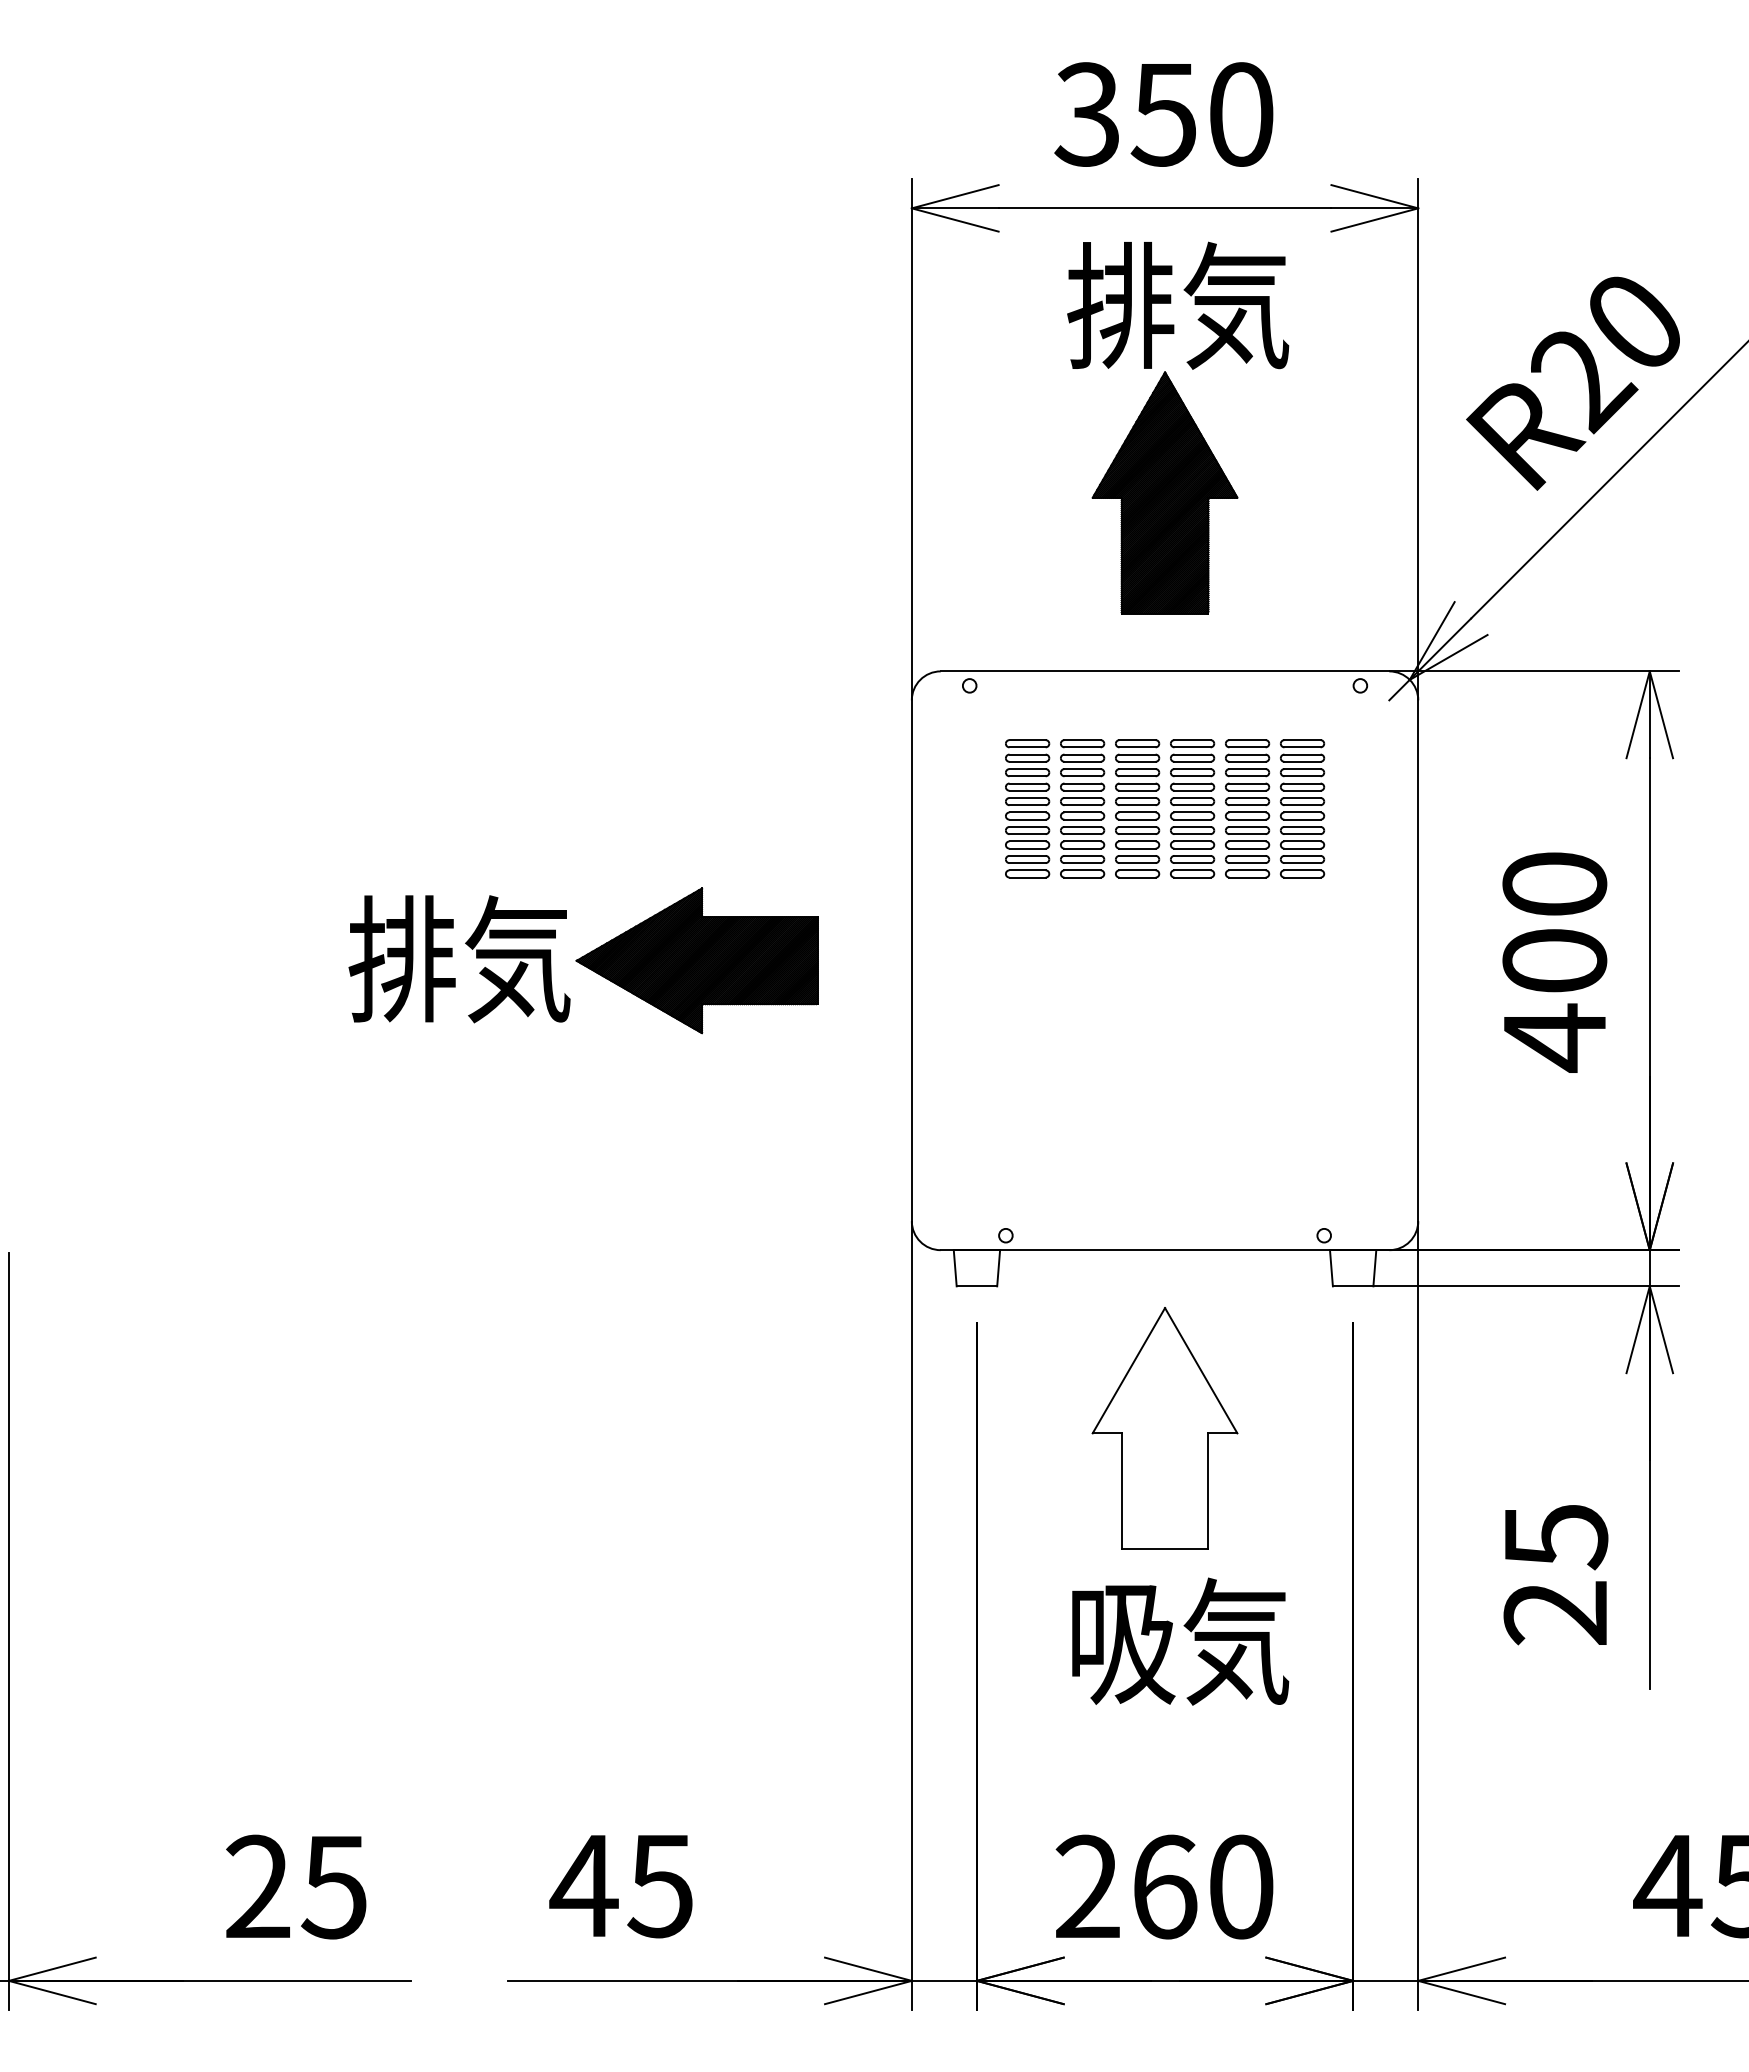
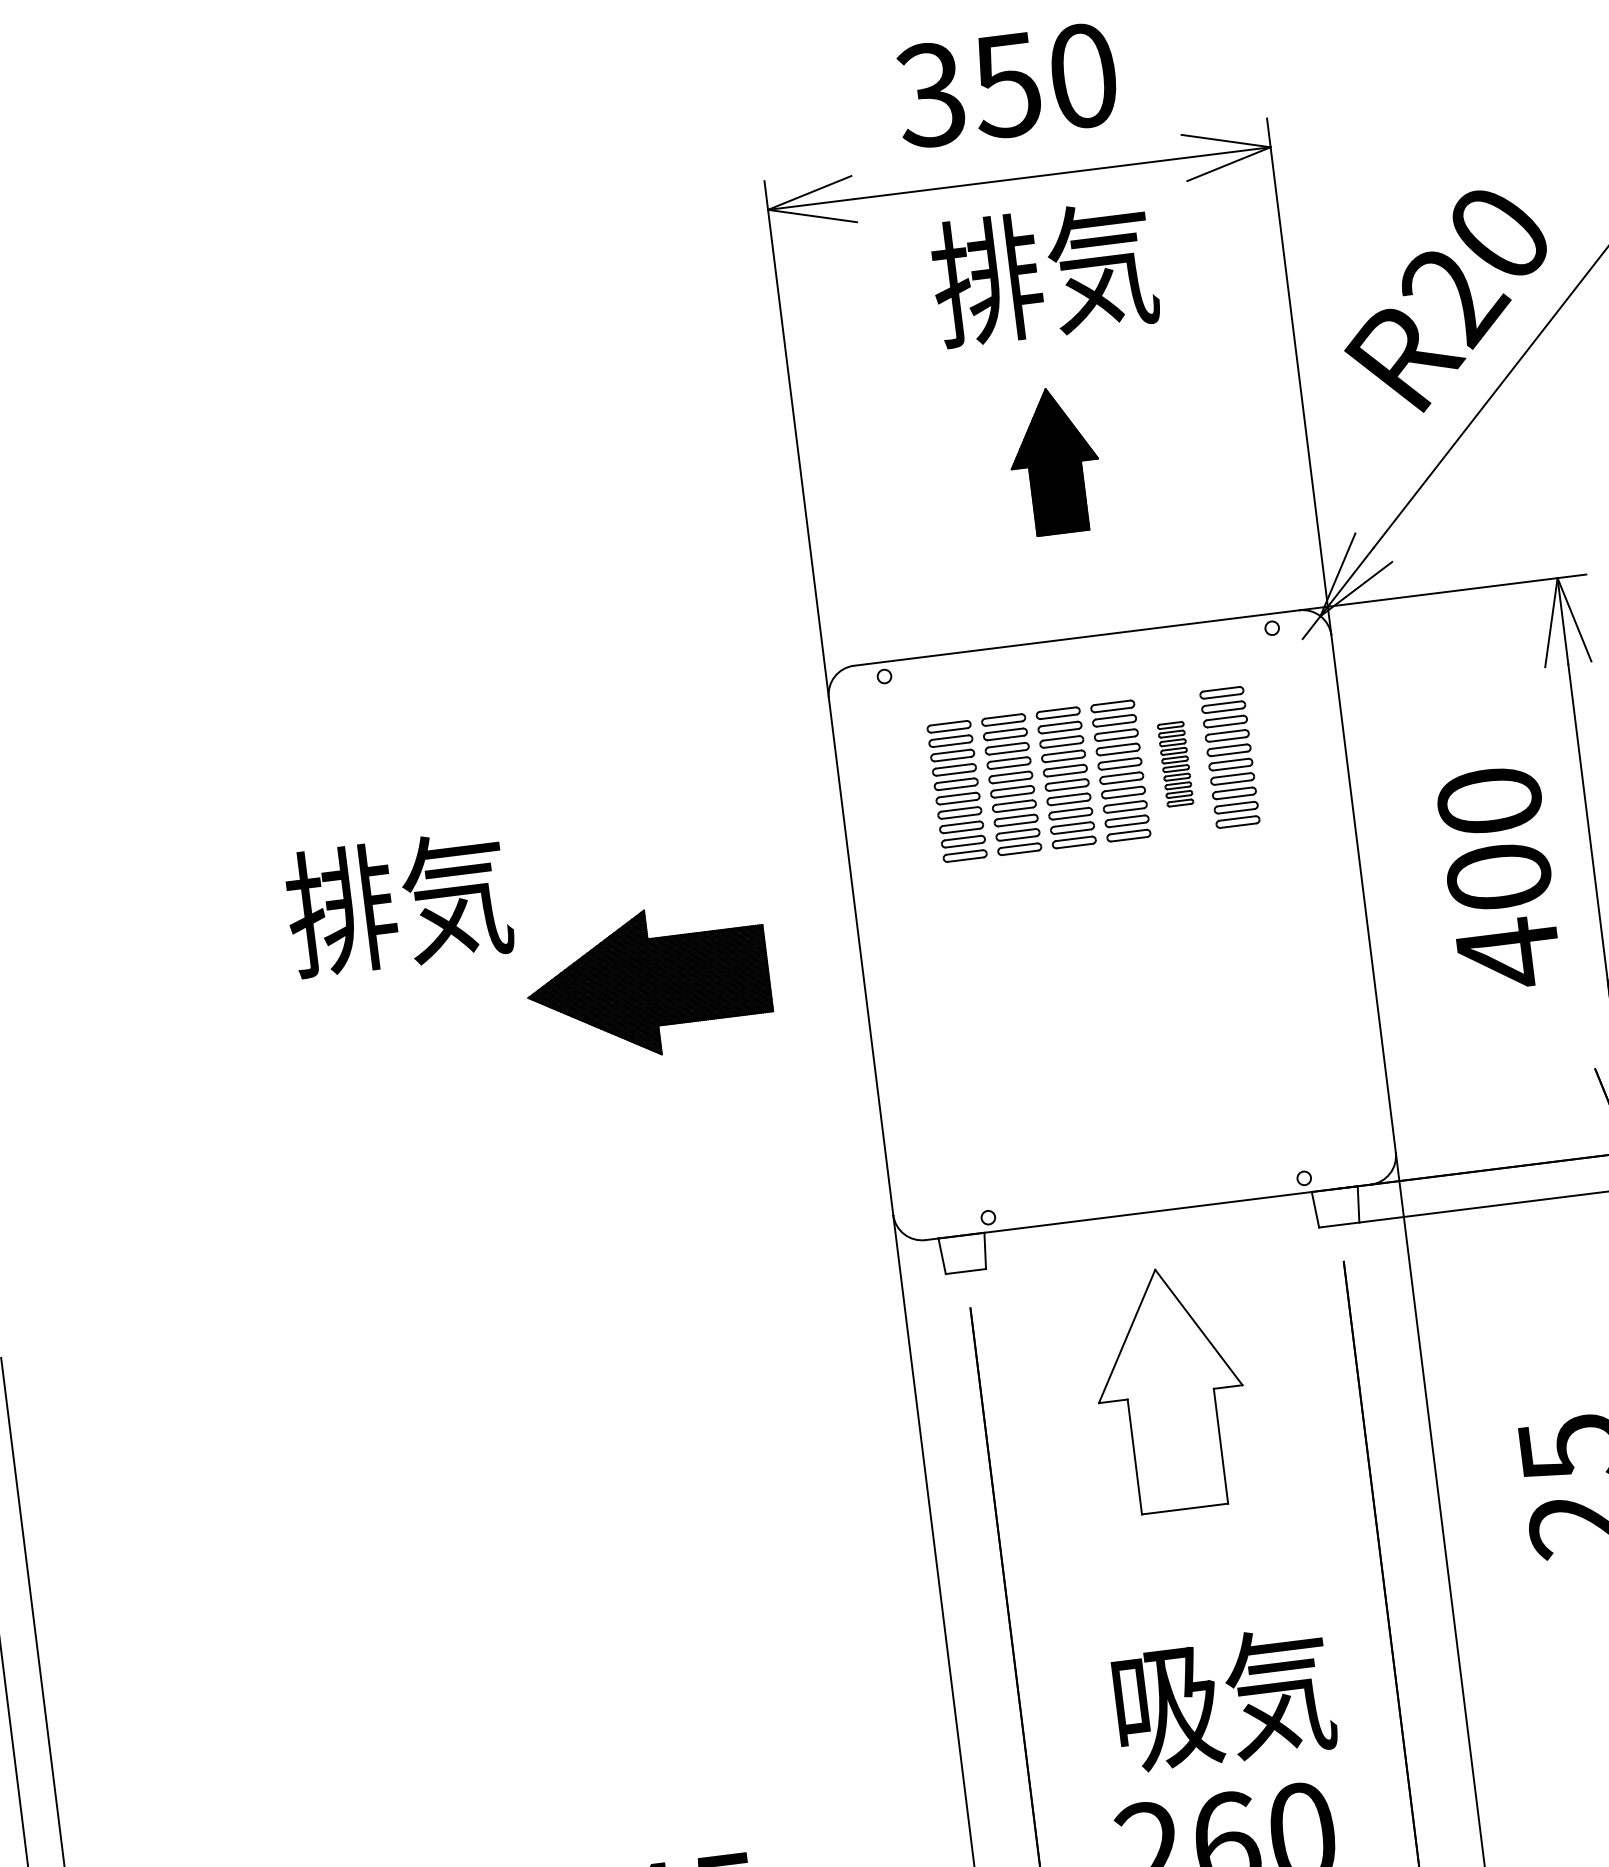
part: (1164, 492) -> (1053, 460), size x0.6
part: (1247, 808) -> (1175, 763), size x0.6
text: (459, 959) -> (398, 903), moved
text: (1180, 1641) -> (1224, 1699), moved

